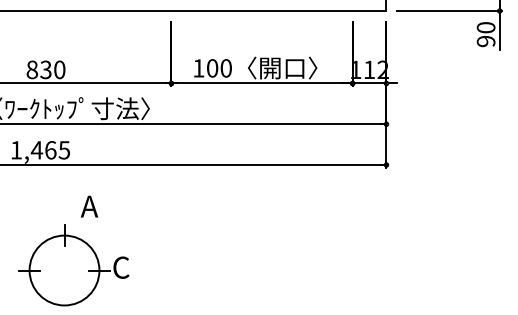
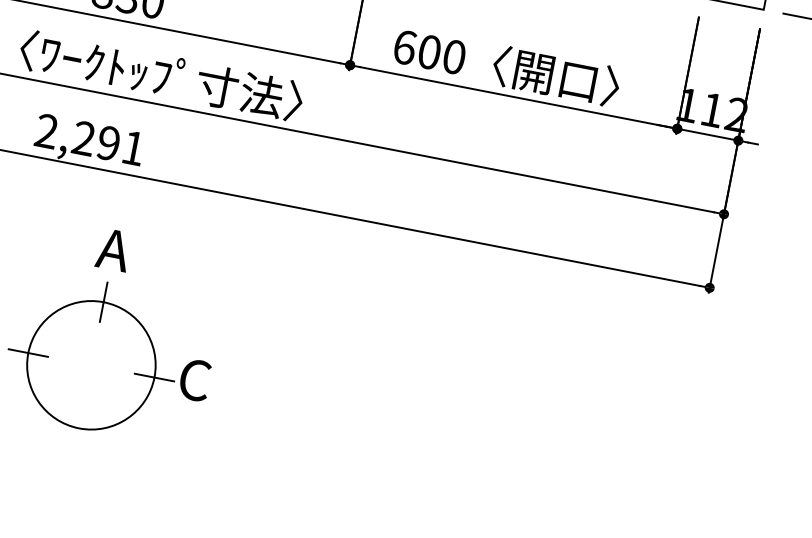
text: (198, 68) -> (404, 47), 100 -> 600
text: (39, 150) -> (88, 139), 1,465 -> 2,291
text: (89, 206) -> (113, 249), moved

